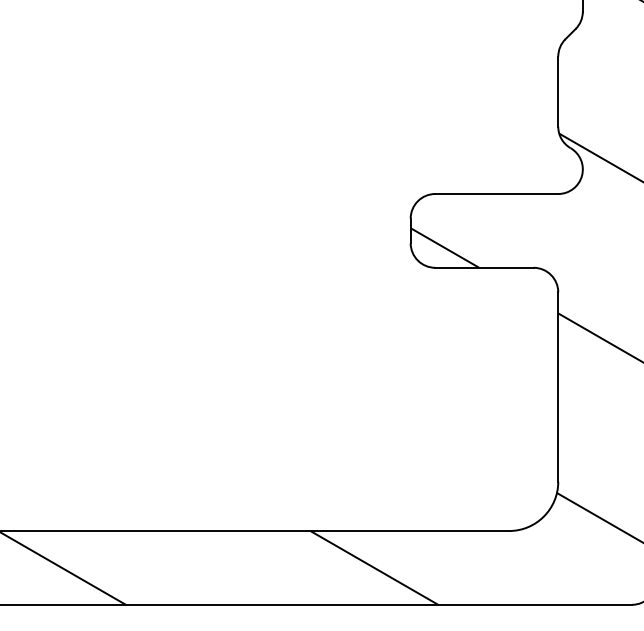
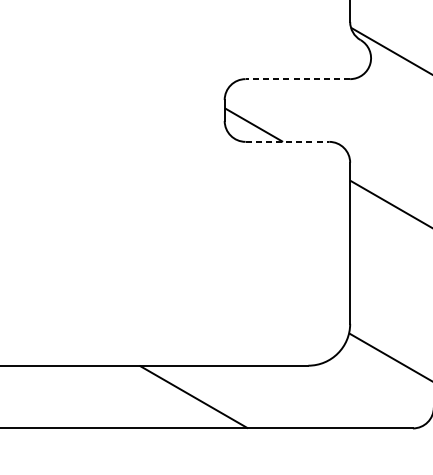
line: (496, 194) -> (297, 79), solid -> dashed
line: (484, 267) -> (287, 141), solid -> dashed

